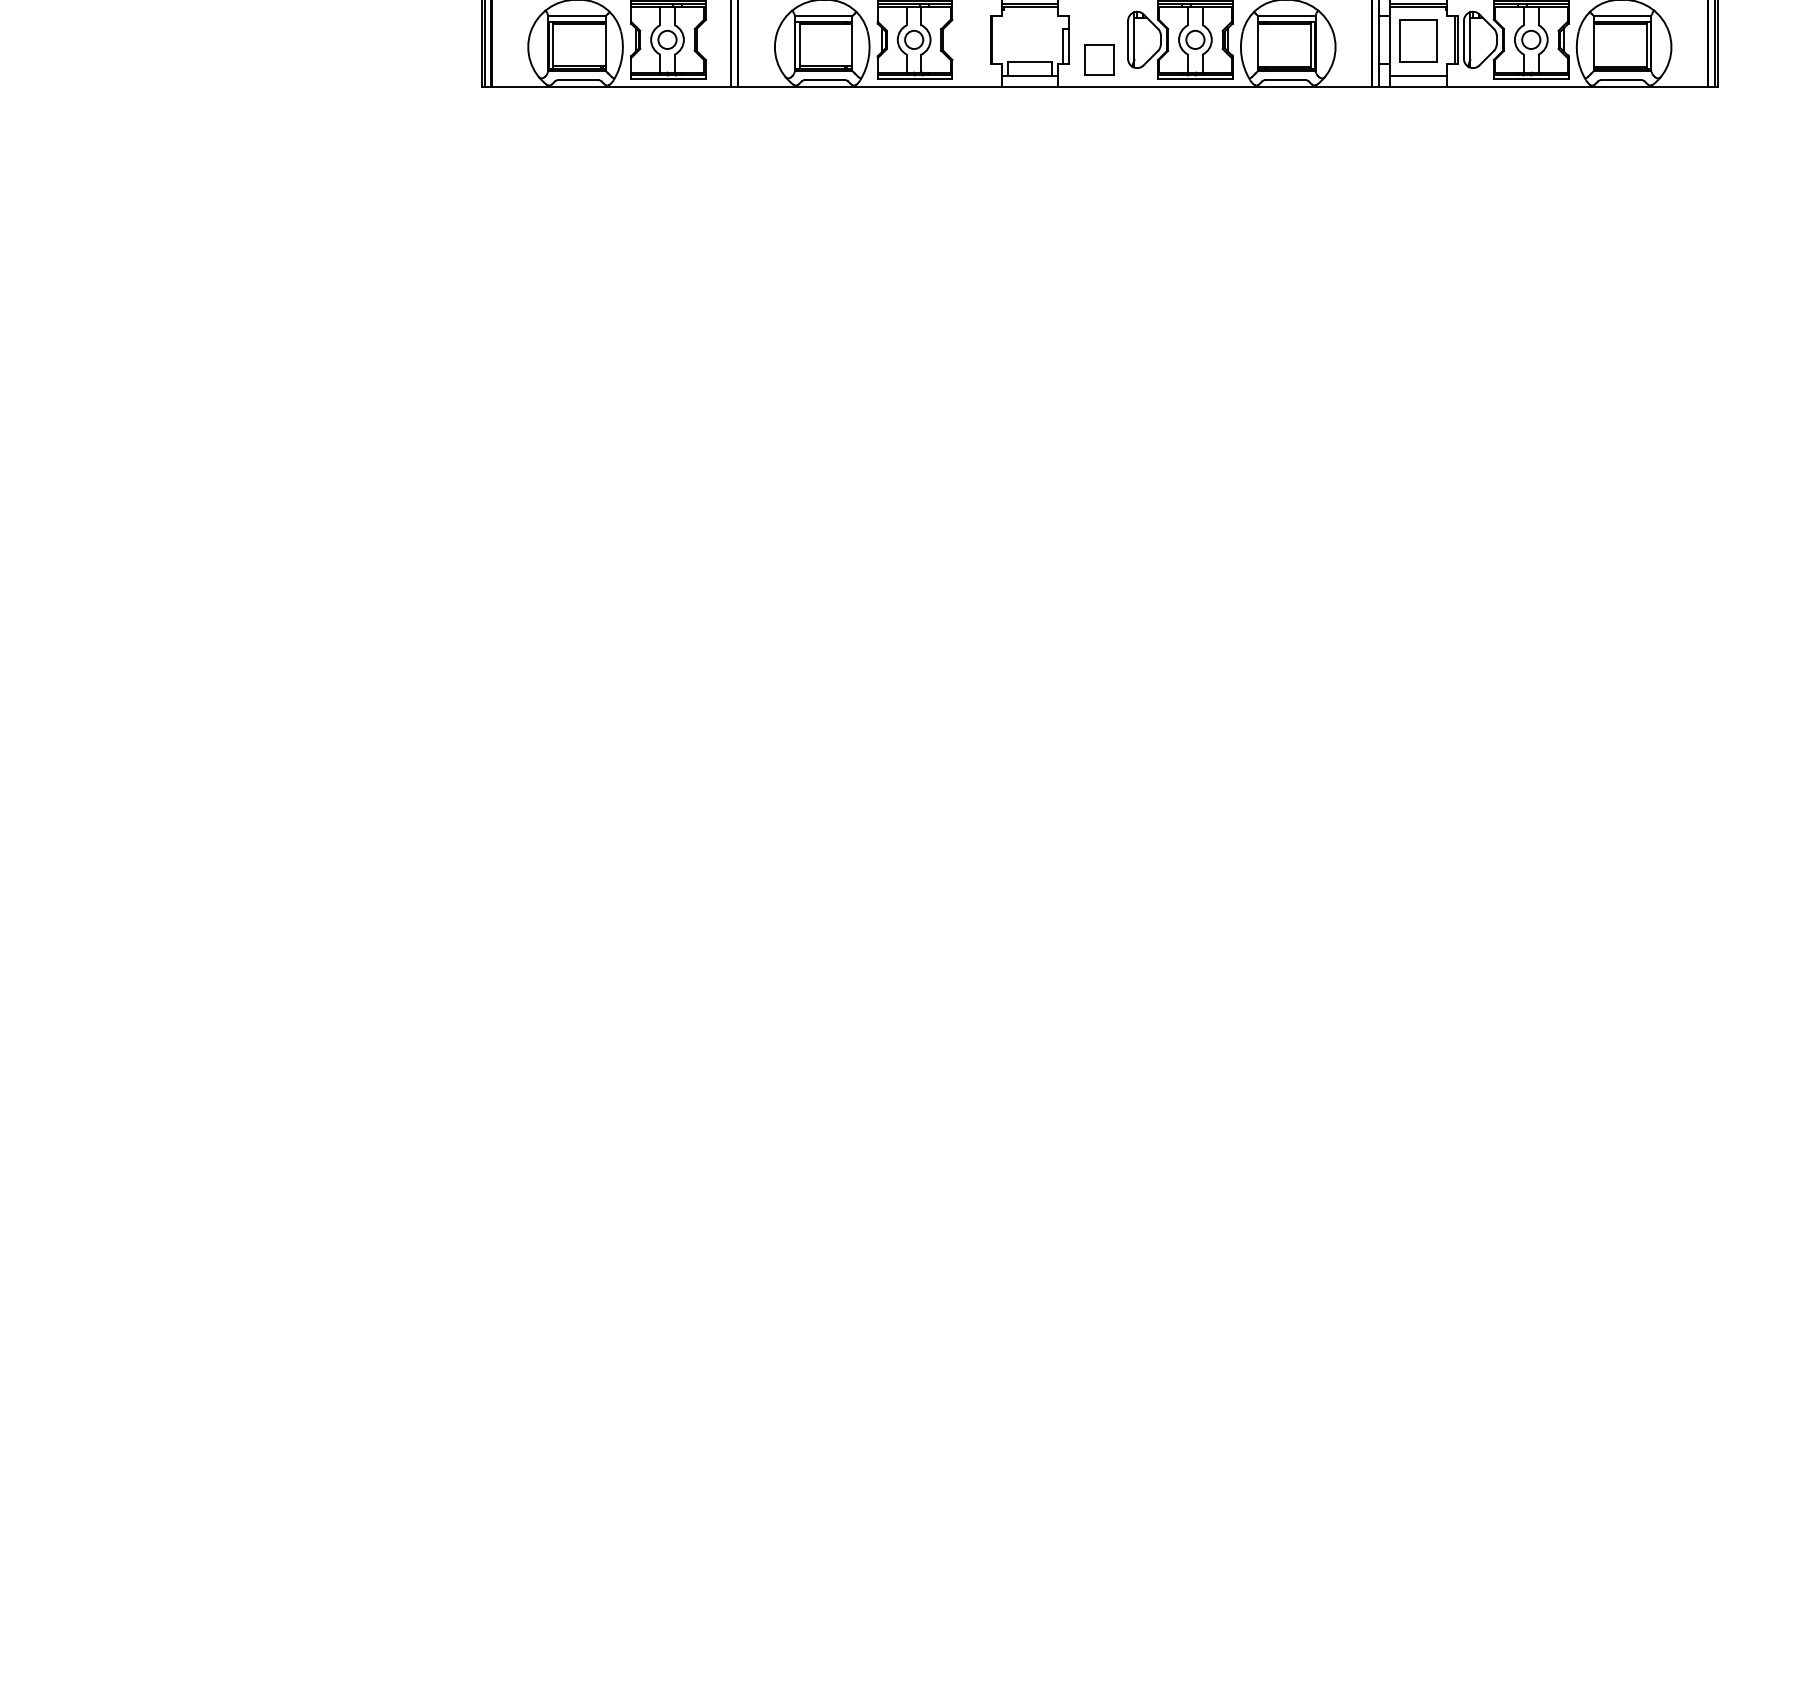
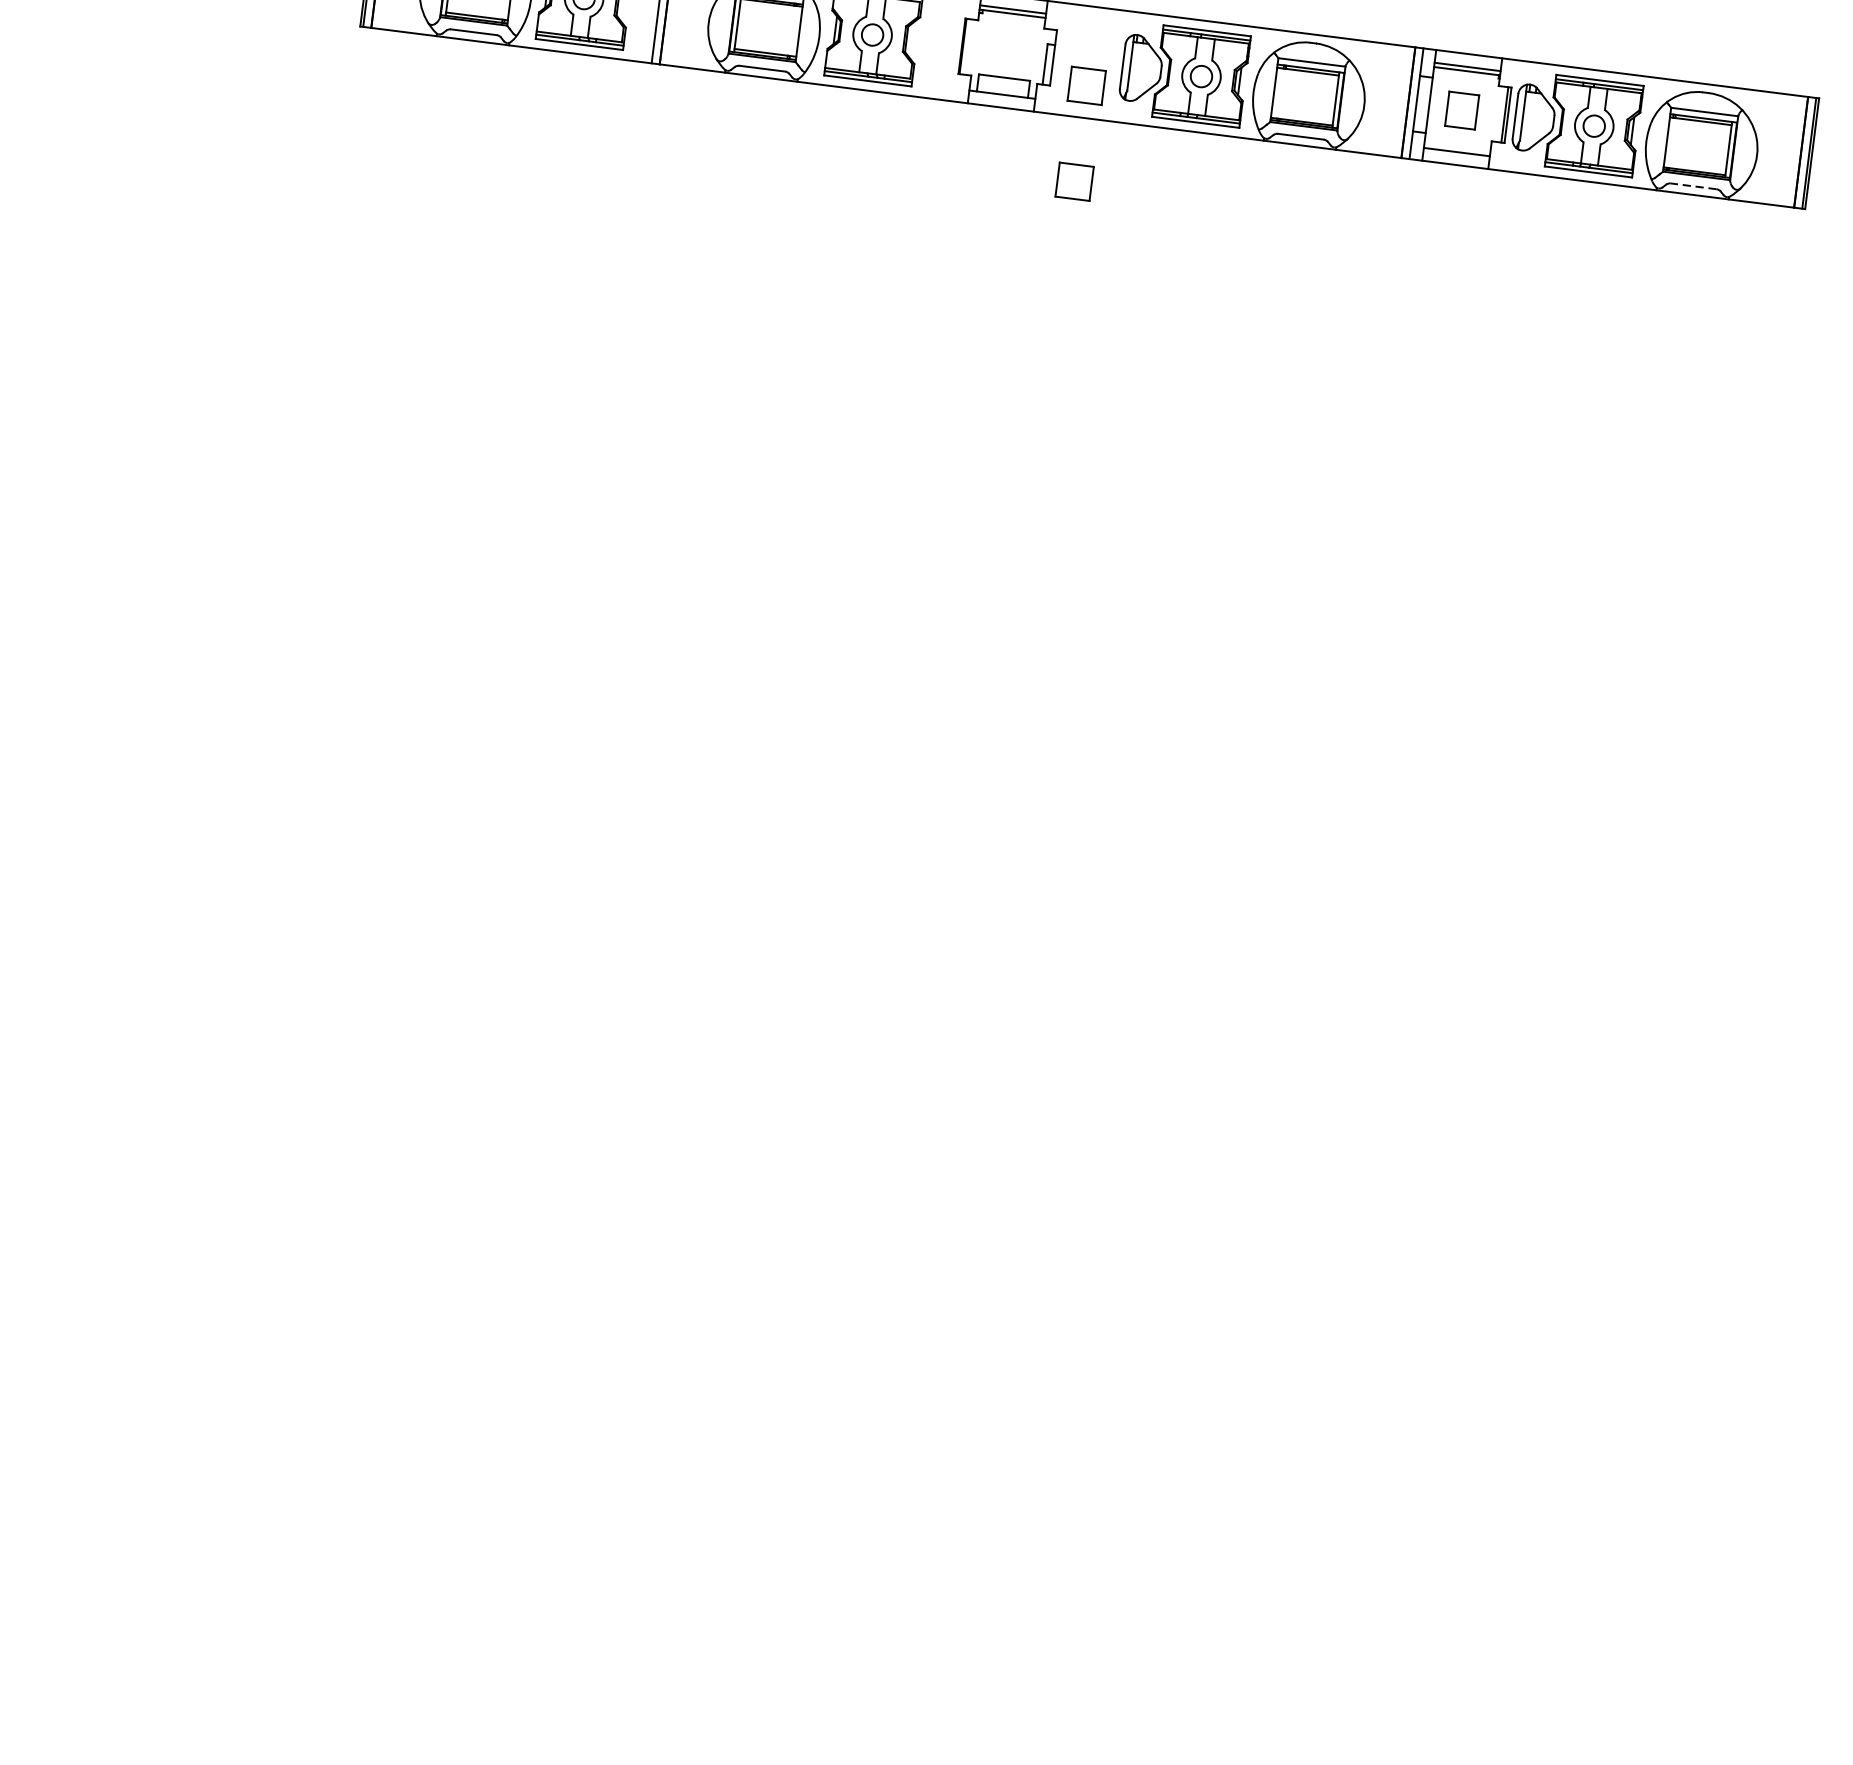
part: (1418, 40) -> (1462, 110), size x0.7
line: (1621, 79) -> (1693, 185), solid -> dashed
part: (1099, 141) -> (1074, 181), added

